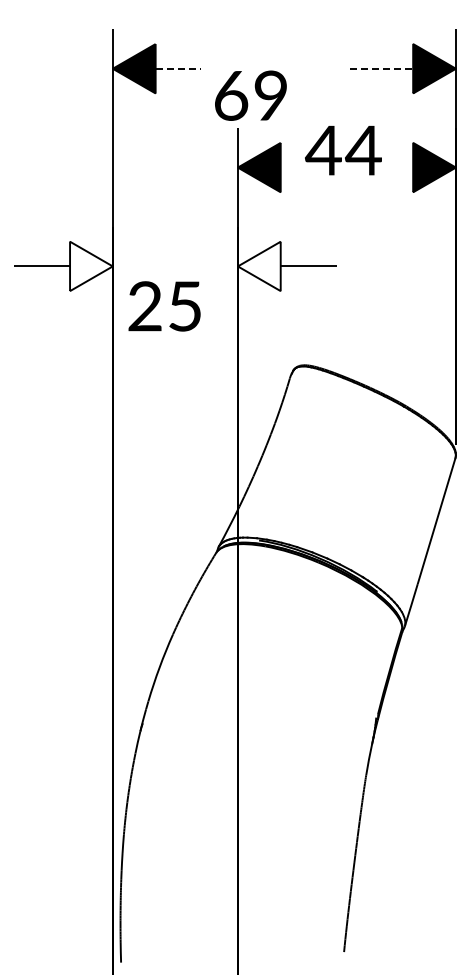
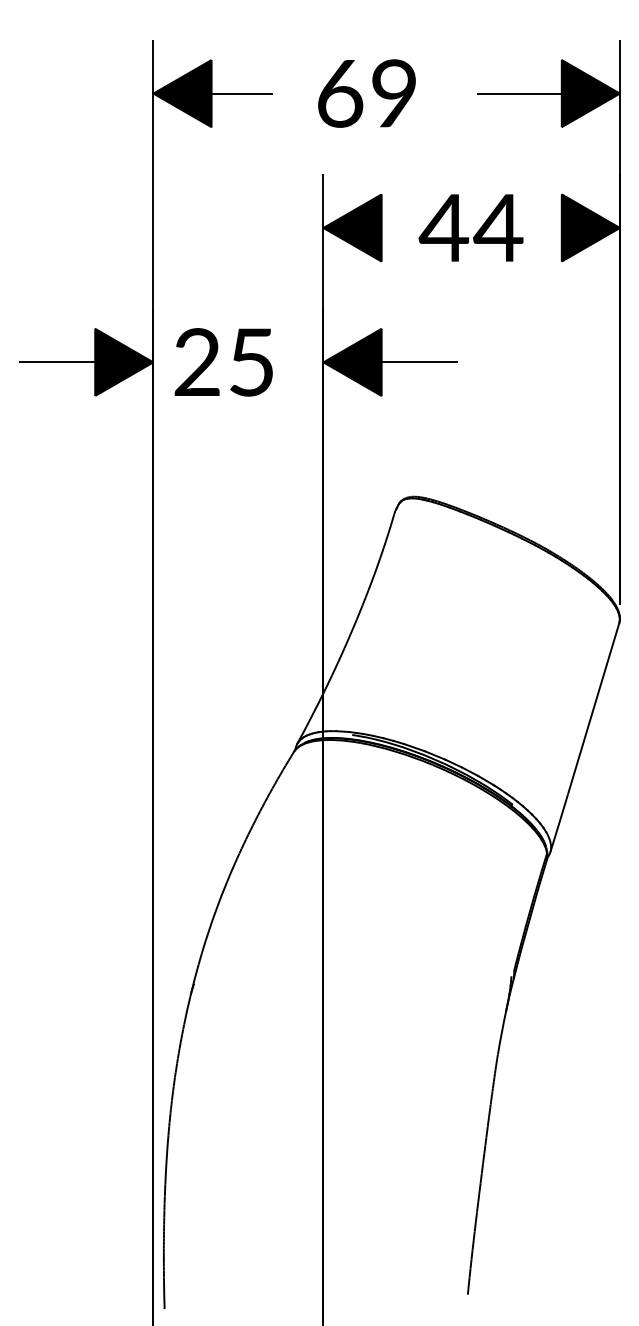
line: (178, 68) -> (242, 93), dashed -> solid
line: (382, 68) -> (520, 93), dashed -> solid
text: (250, 95) -> (366, 93), moved
text: (343, 150) -> (471, 227), moved
fill: (91, 266) -> (124, 362), added
fill: (258, 266) -> (351, 362), added
text: (164, 306) -> (223, 362), moved

